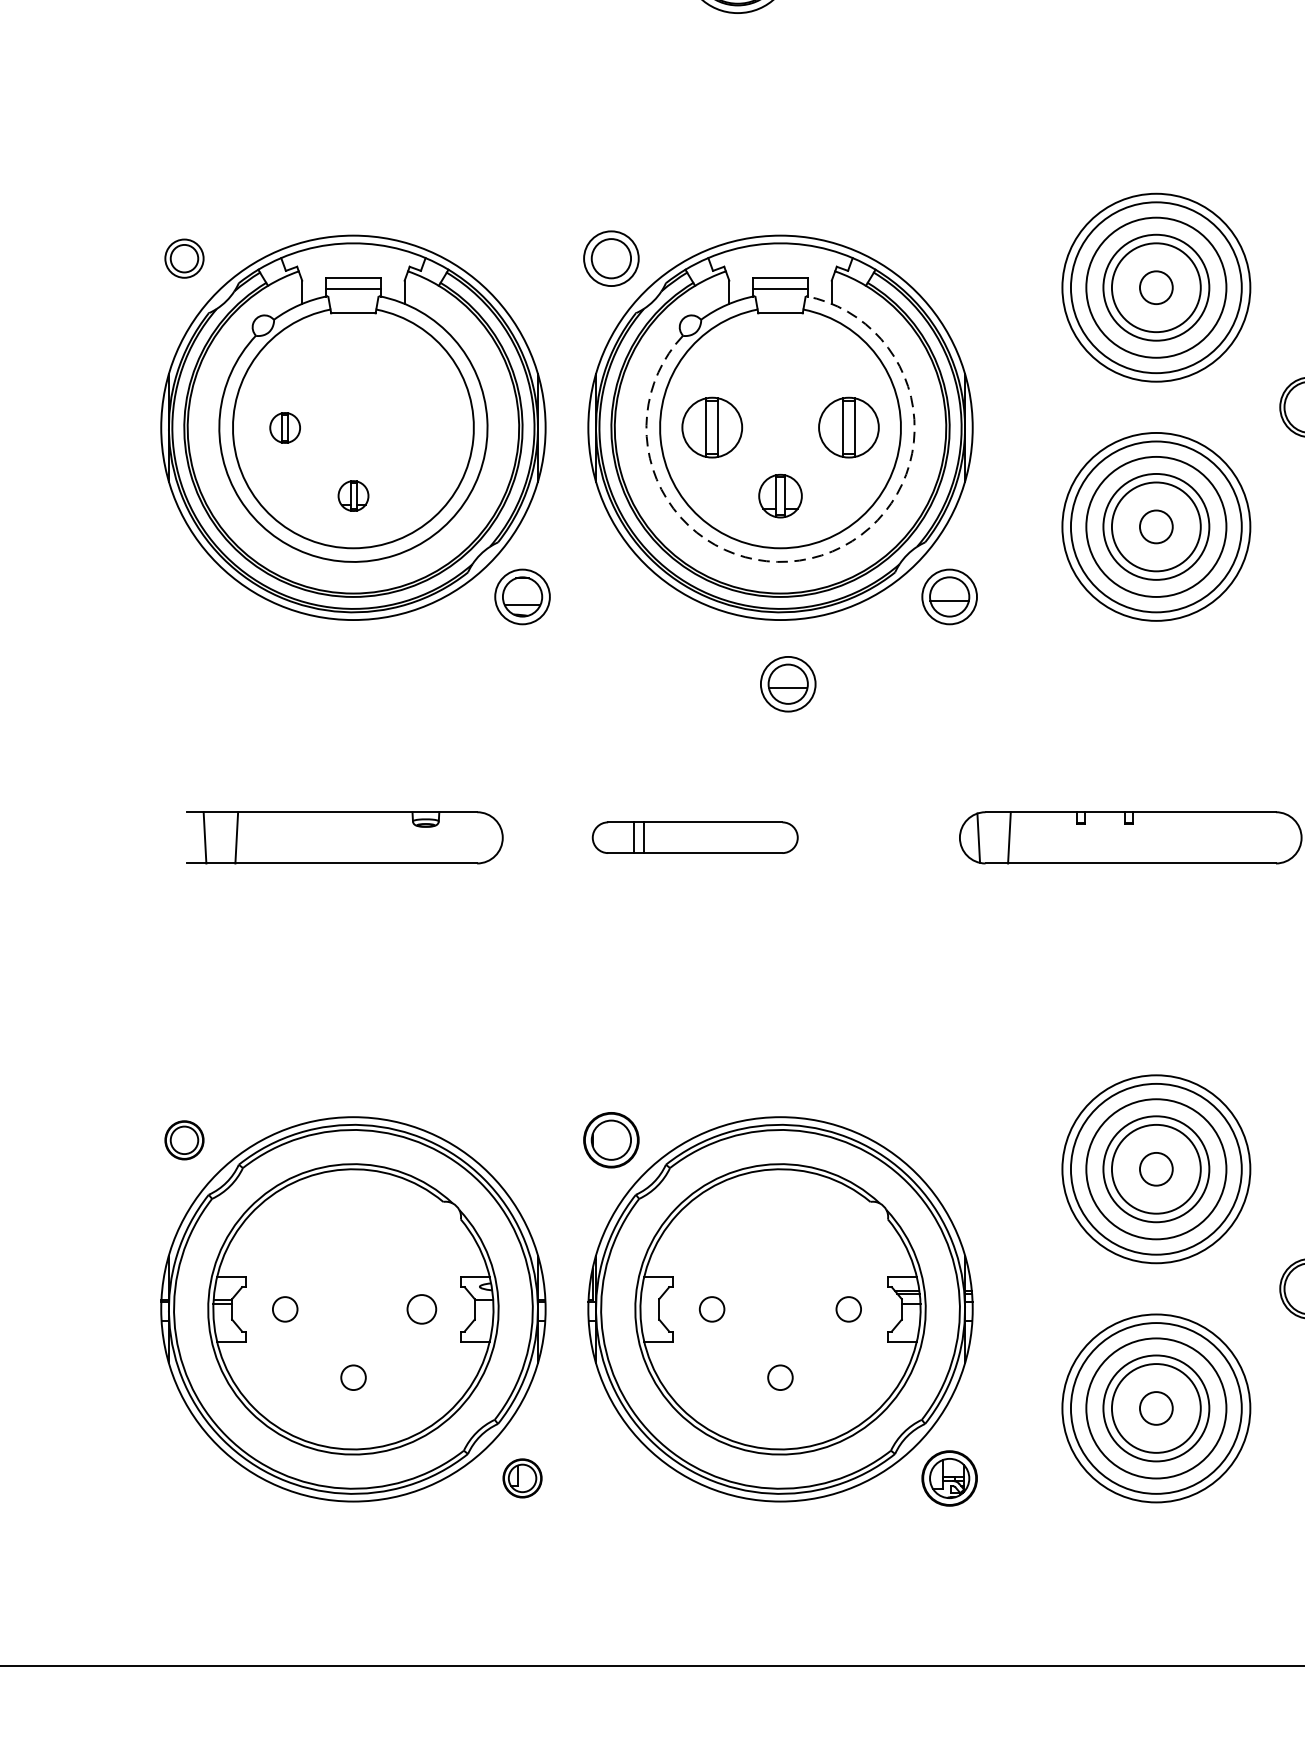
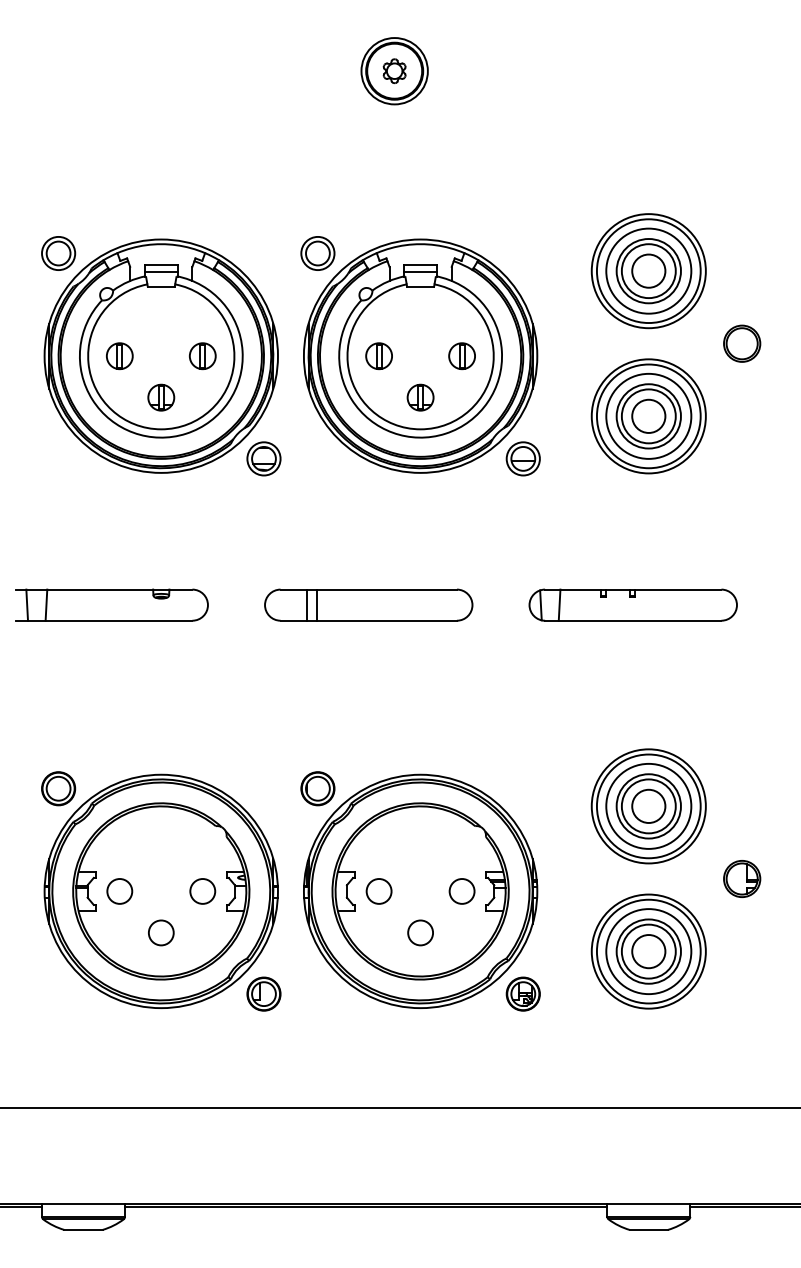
part: (184, 258) -> (58, 253), size x1.43
circle: (1155, 286) -> (648, 270), size x1.67
part: (284, 428) -> (119, 356), size x1.43
part: (421, 428) -> (202, 356), added
part: (711, 428) -> (378, 356), size x0.71
part: (847, 428) -> (461, 356), size x0.71
part: (353, 495) -> (161, 397), size x1.43
circle: (1155, 525) -> (648, 415), size x1.67
arc: (821, 555) -> (445, 433), dashed -> solid
part: (786, 683) -> (424, 511), removed
part: (343, 836) -> (111, 604), moved
part: (694, 836) -> (368, 604), size x1.67
part: (184, 1139) -> (58, 788), size x1.43
circle: (1155, 1167) -> (648, 805), size x1.67
circle: (284, 1309) -> (119, 891), size x1.67
circle: (421, 1309) -> (202, 891), size x1.43
circle: (711, 1309) -> (378, 891), size x1.67
circle: (847, 1309) -> (461, 891), size x1.67
circle: (353, 1376) -> (161, 932), size x1.67
circle: (780, 1376) -> (420, 932), size x1.67
circle: (1155, 1408) -> (648, 951), size x1.67
part: (521, 1477) -> (263, 993), size x1.43

